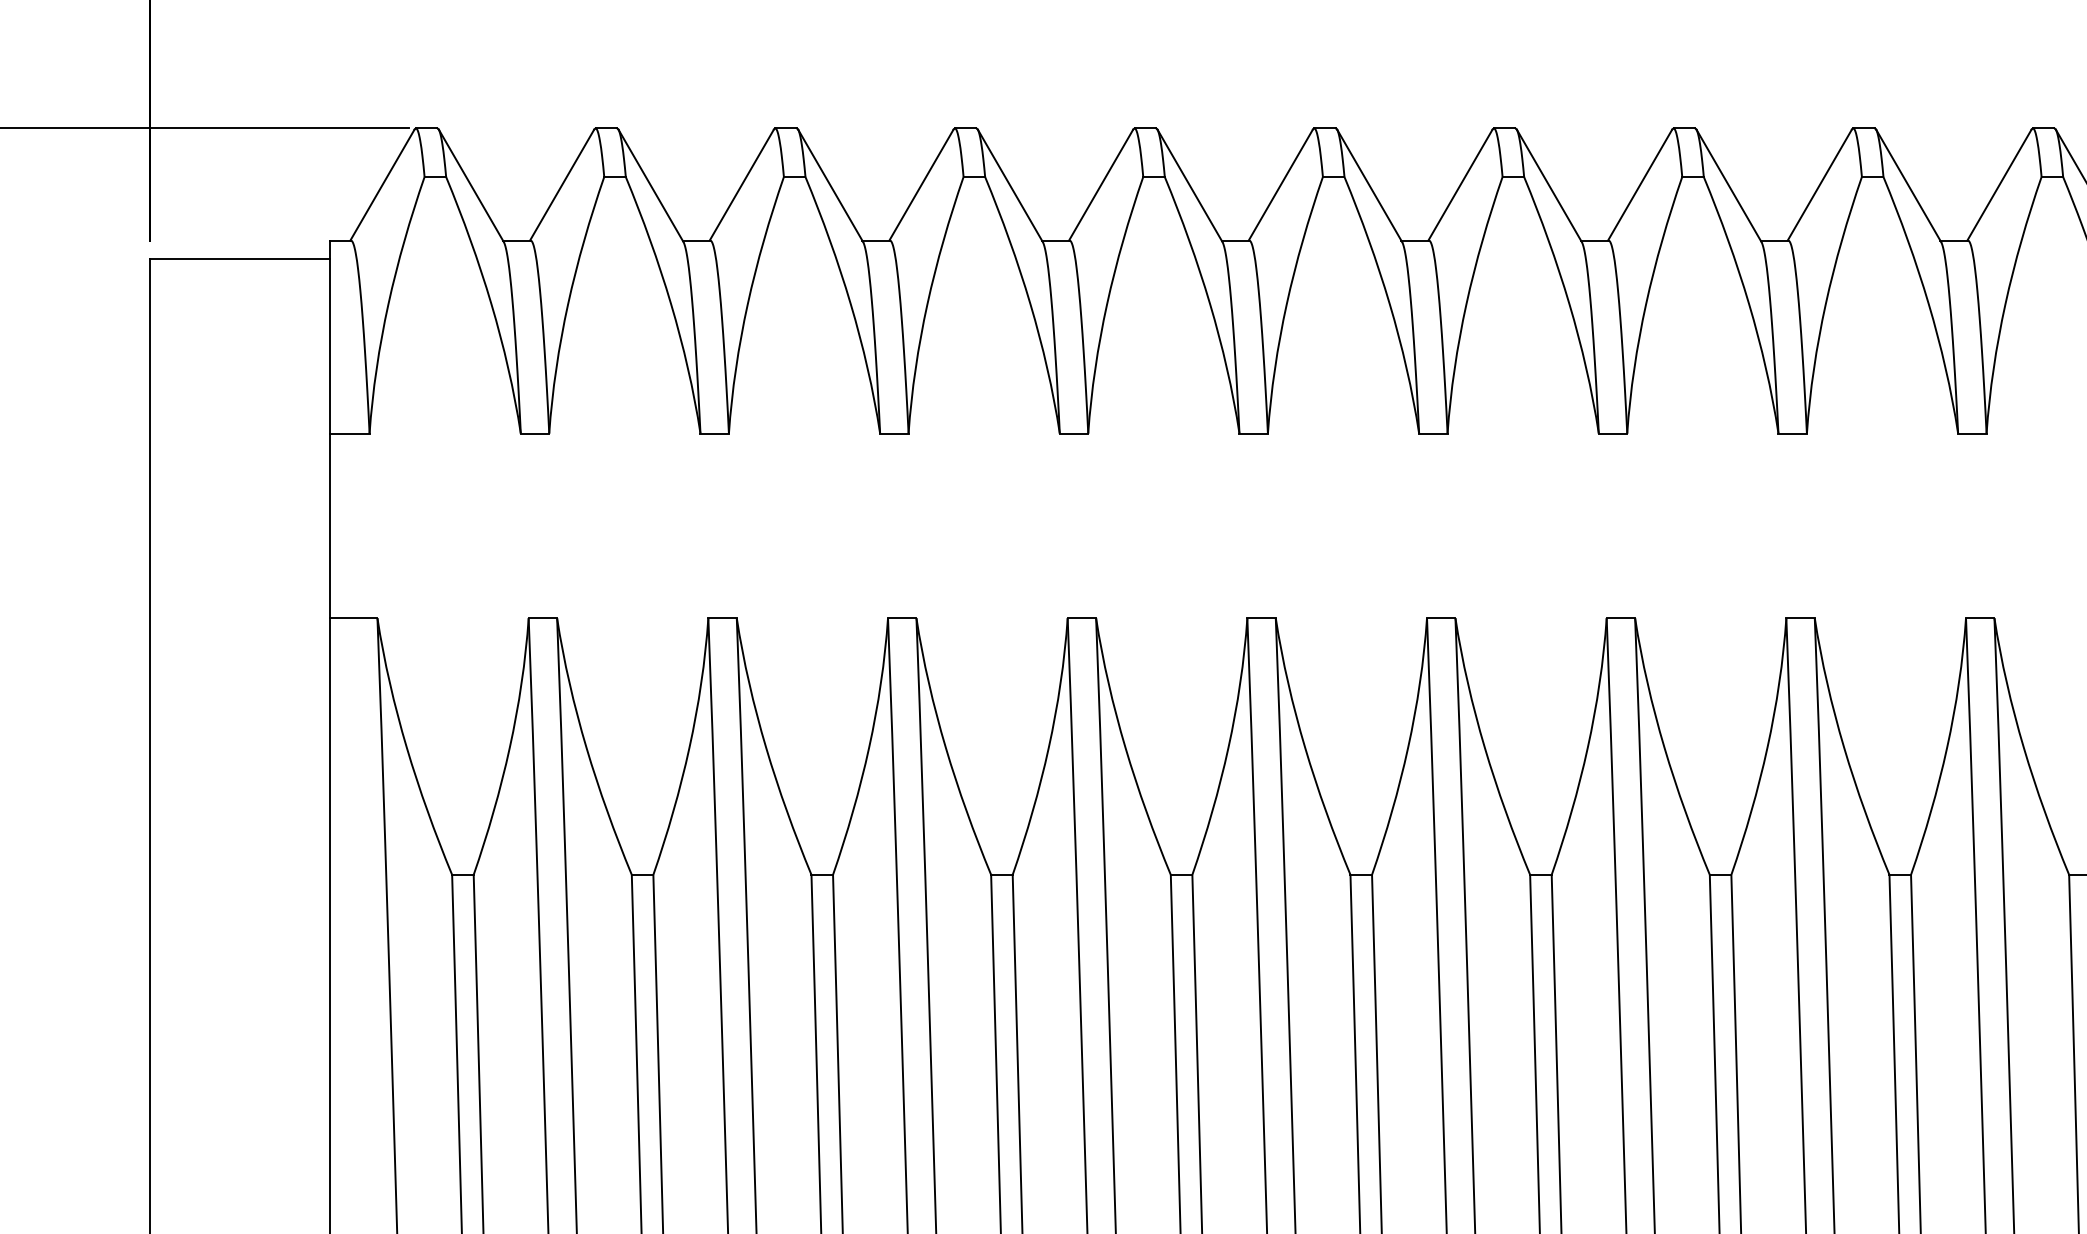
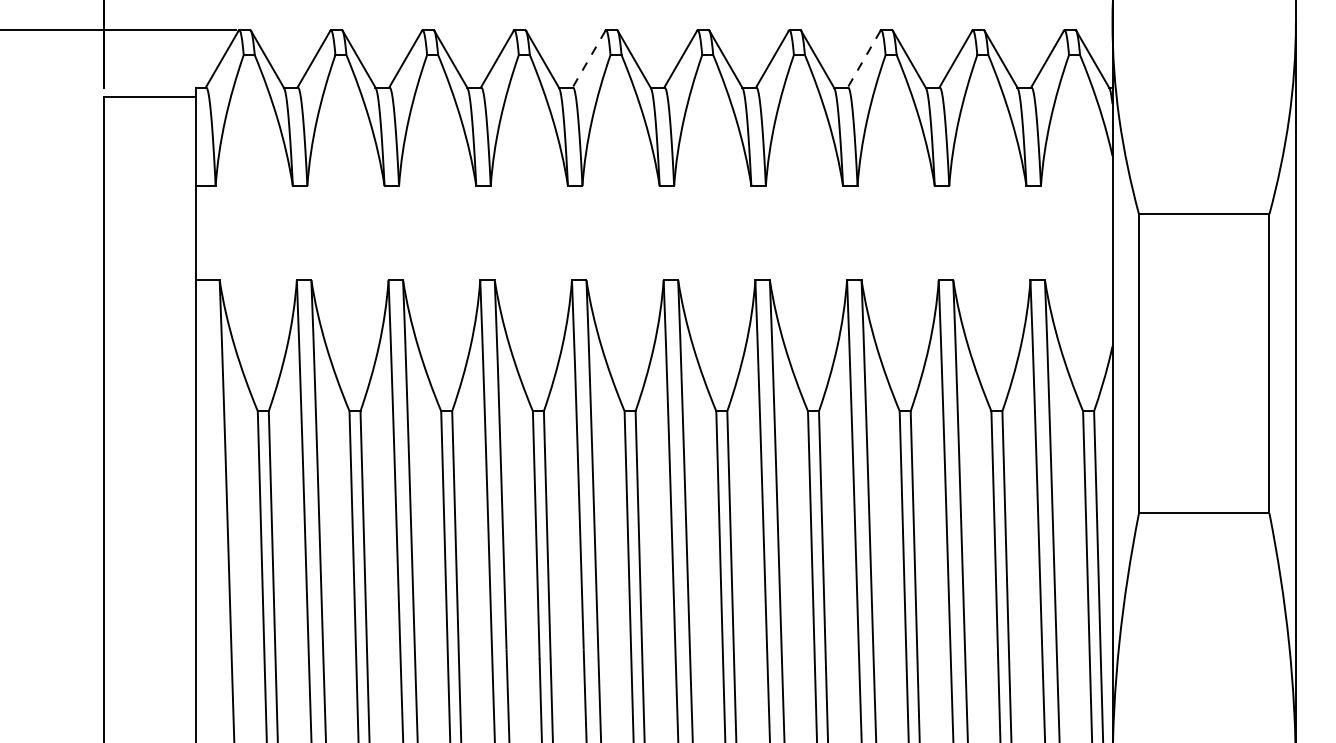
line: (1102, 185) -> (589, 59), solid -> dashed
line: (1640, 185) -> (864, 59), solid -> dashed

